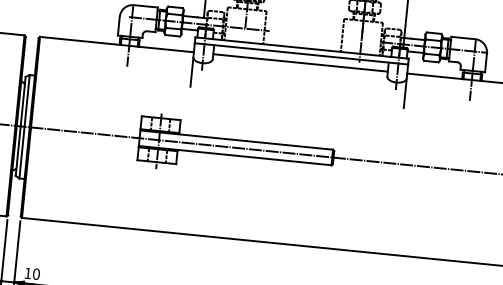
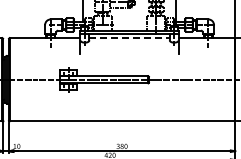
line: (302, 64) -> (130, 38), solid -> dashed

